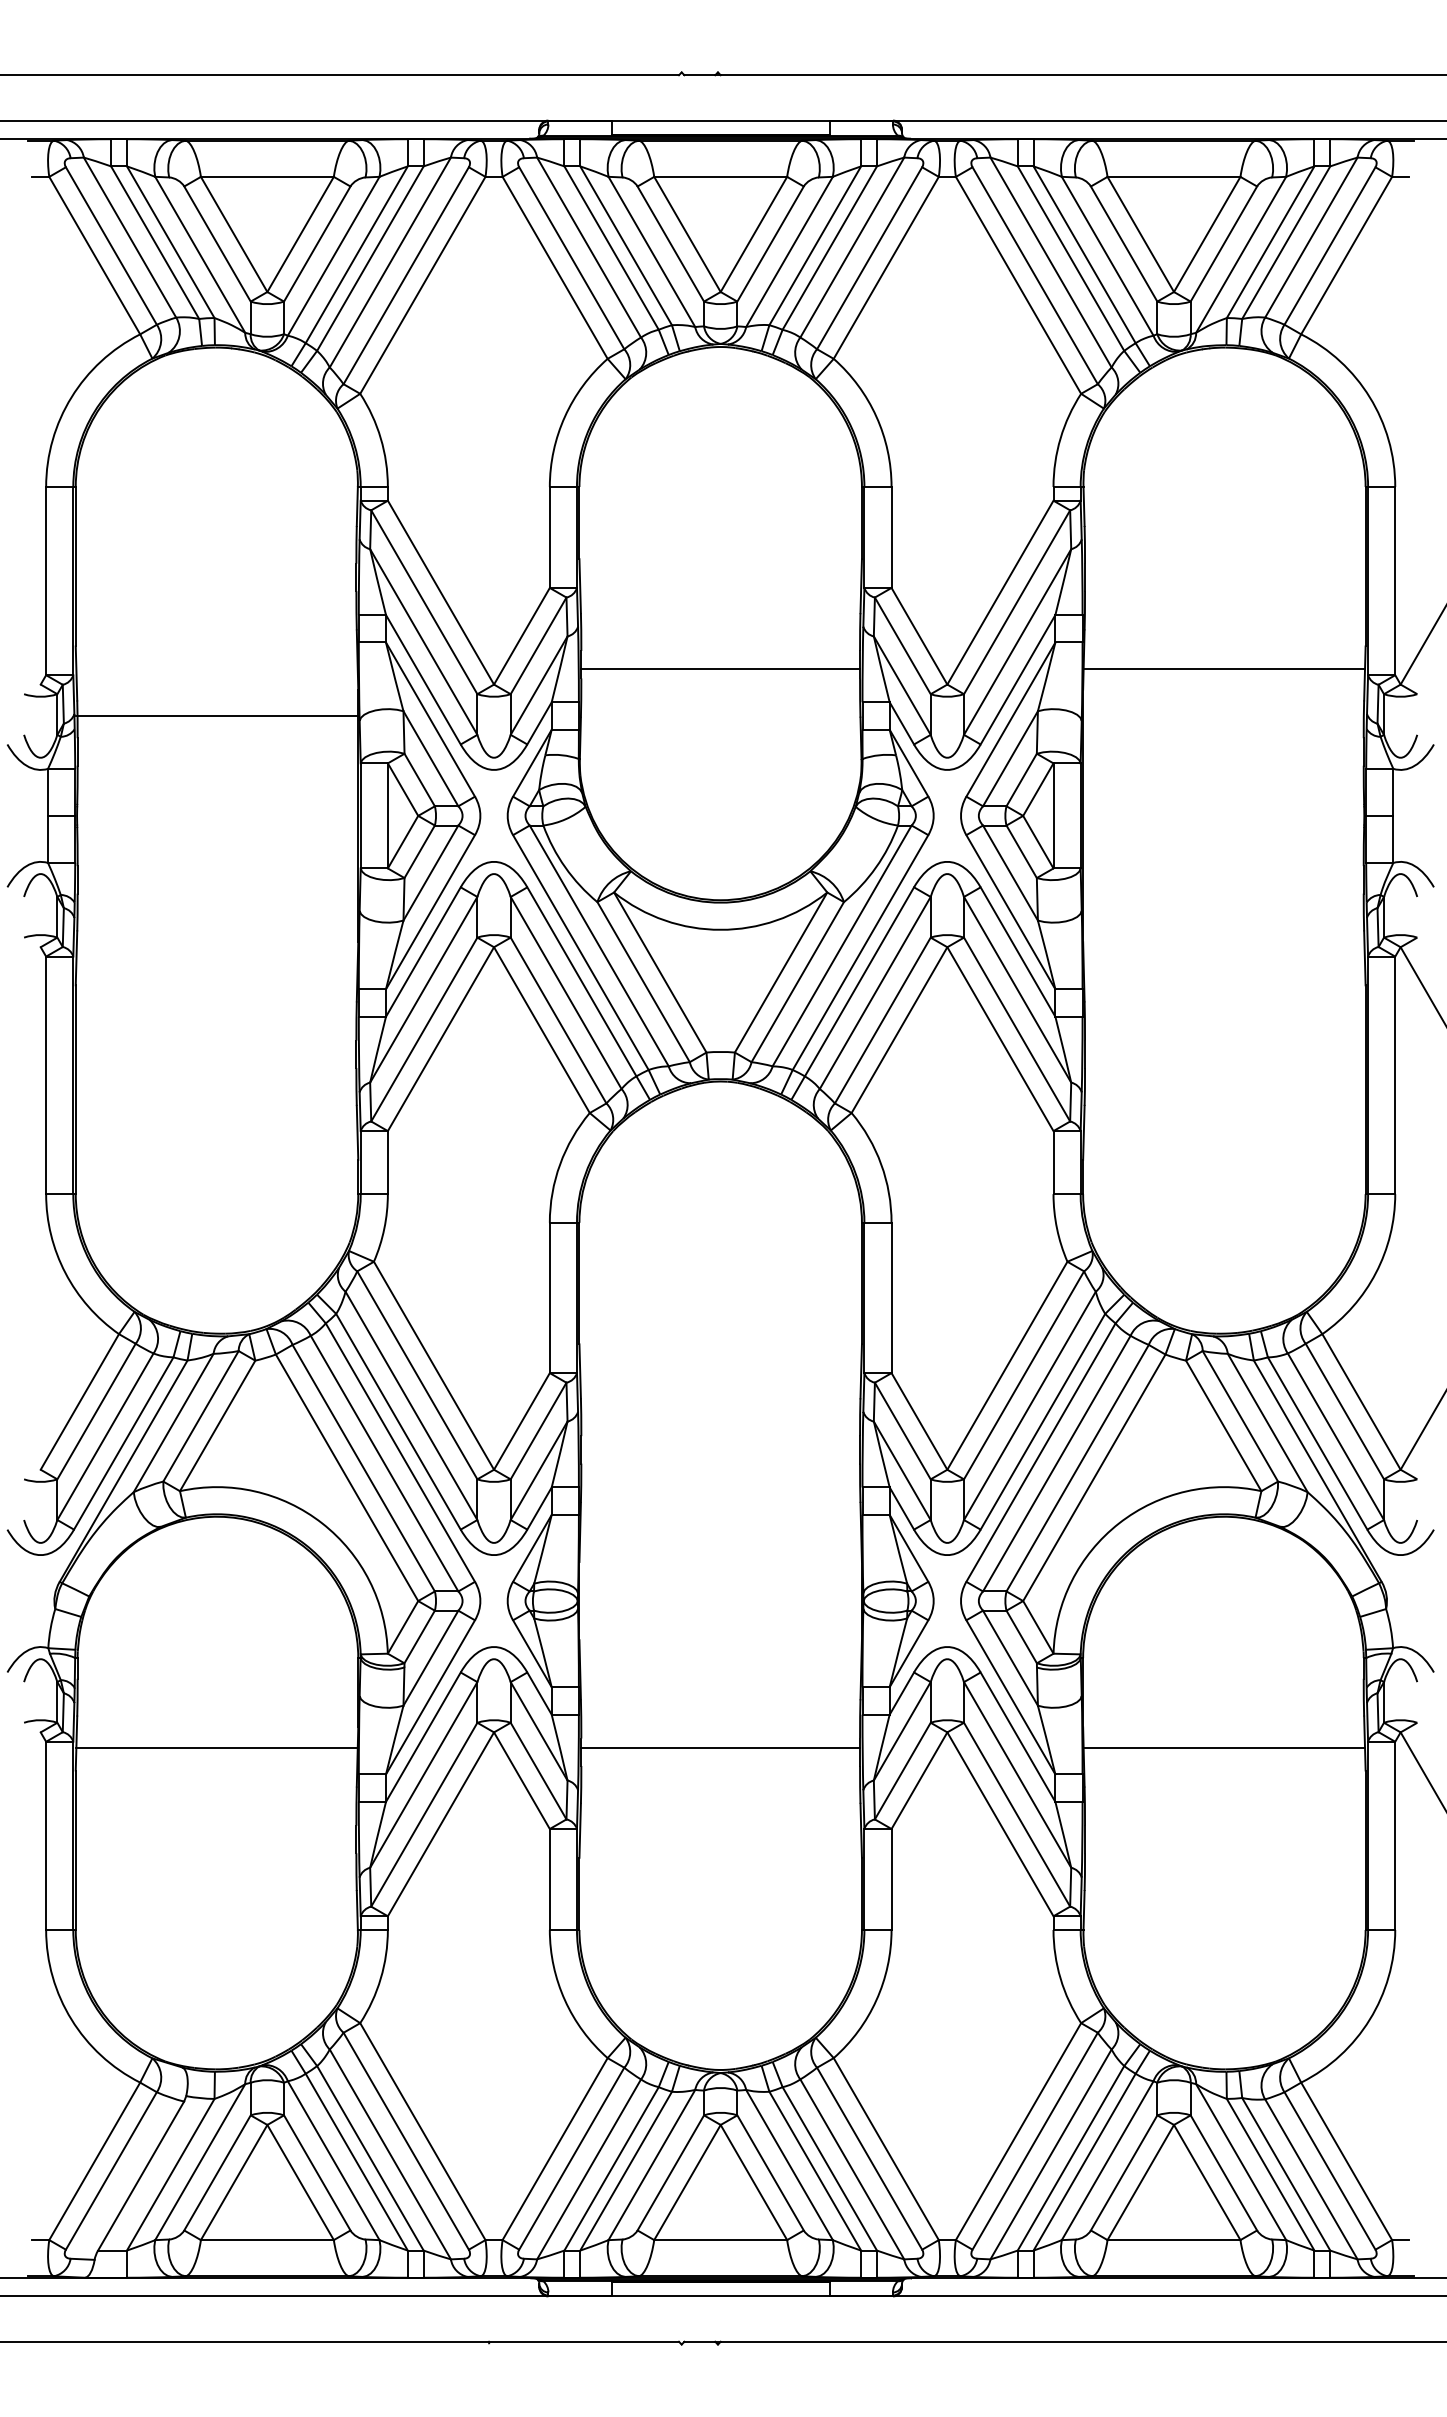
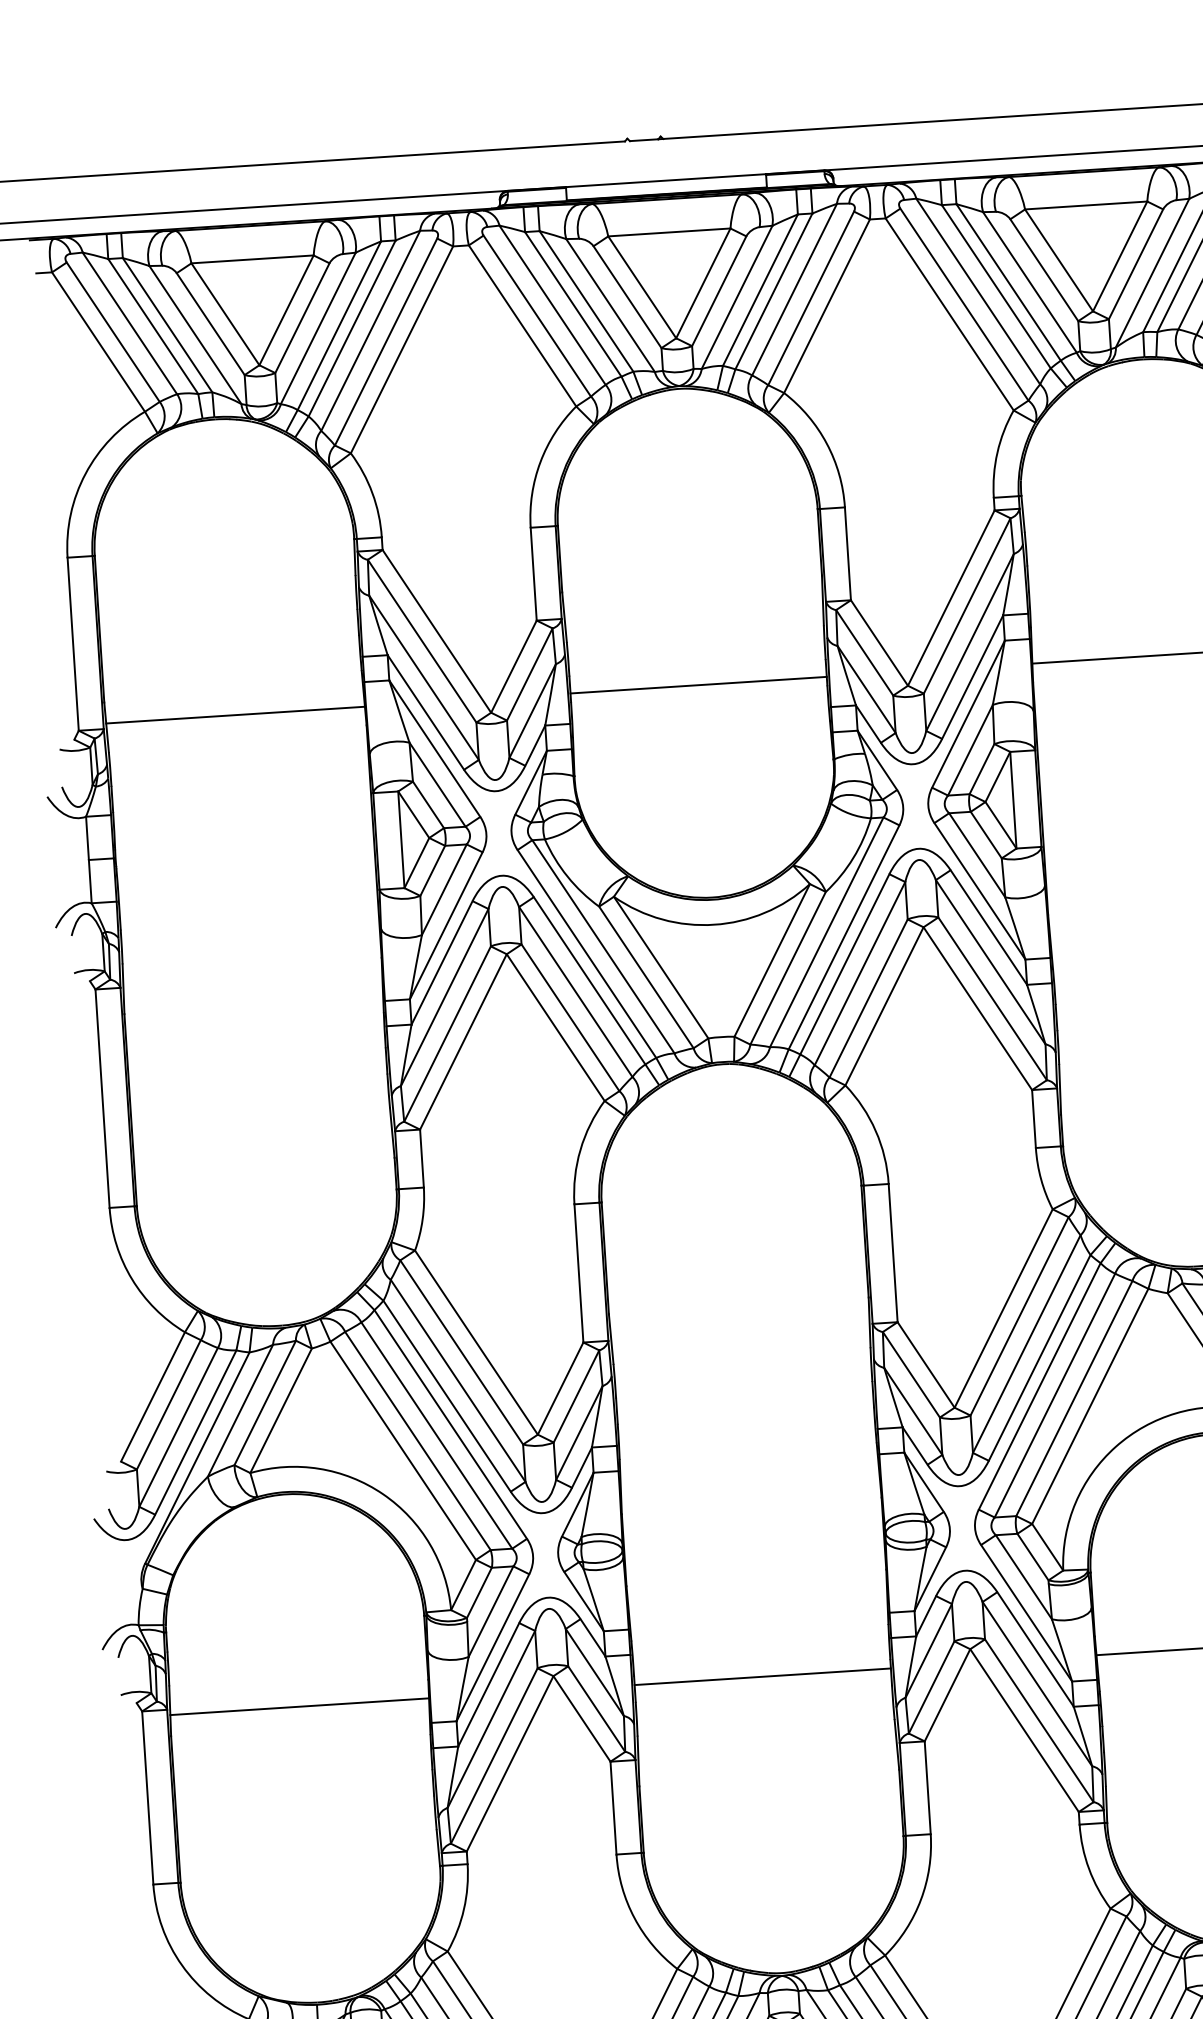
line: (216, 716) -> (235, 715), moved

